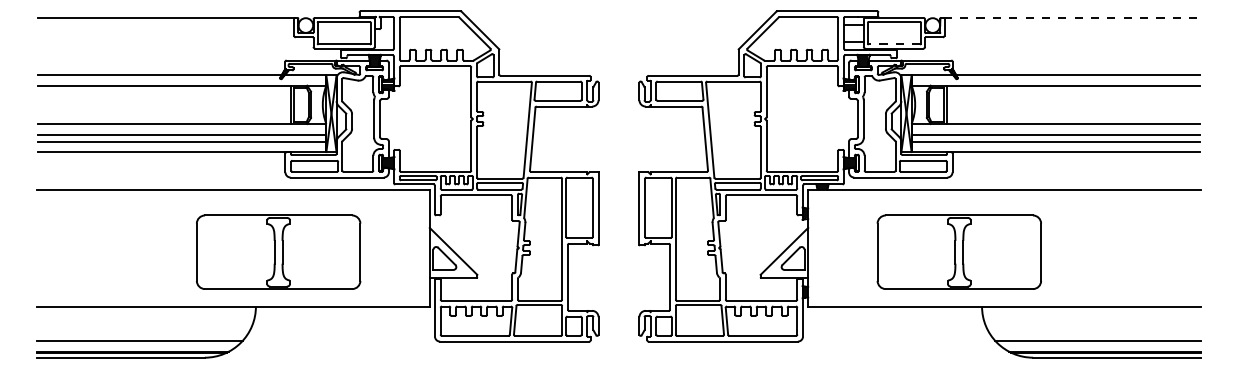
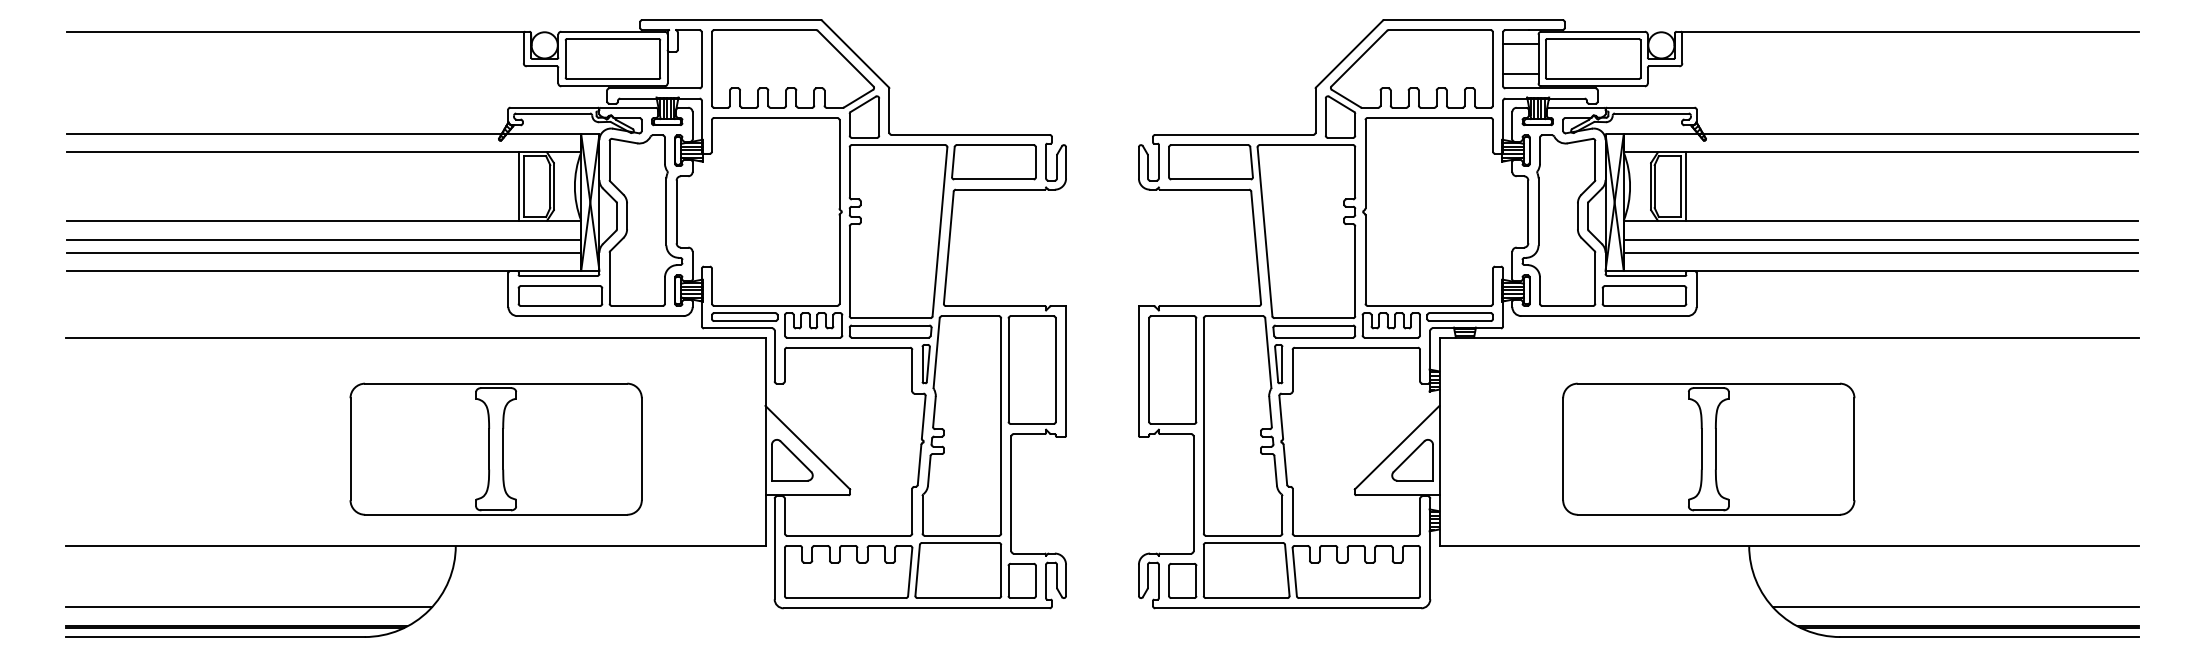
line: (1072, 17) -> (1910, 31), dashed -> solid
line: (894, 44) -> (1593, 79), dashed -> solid

